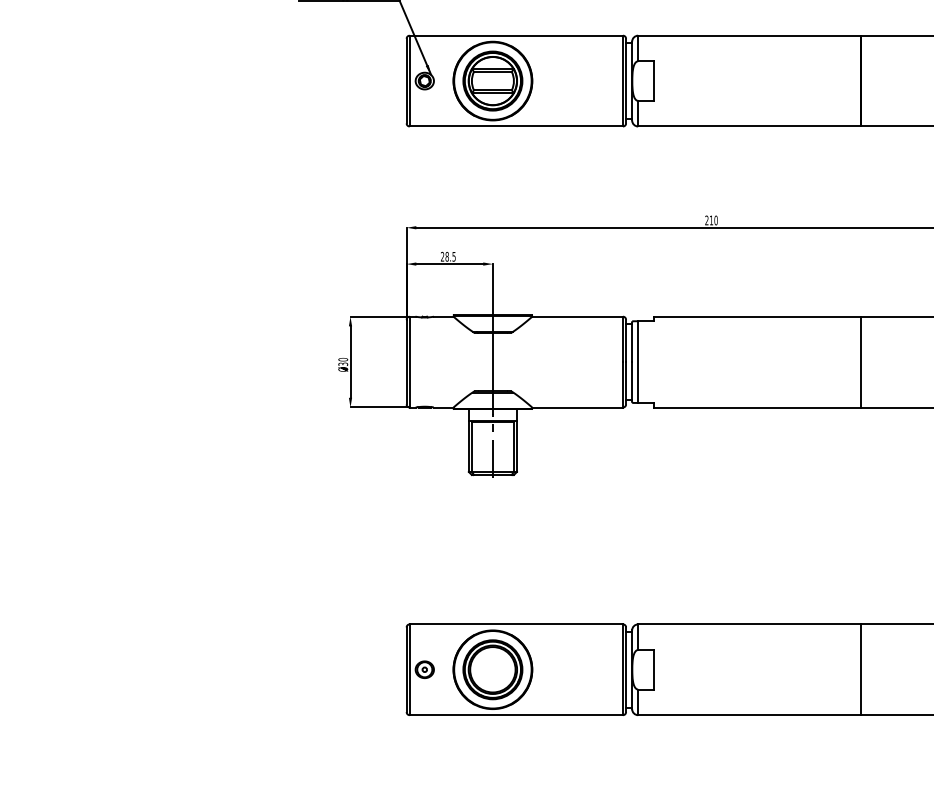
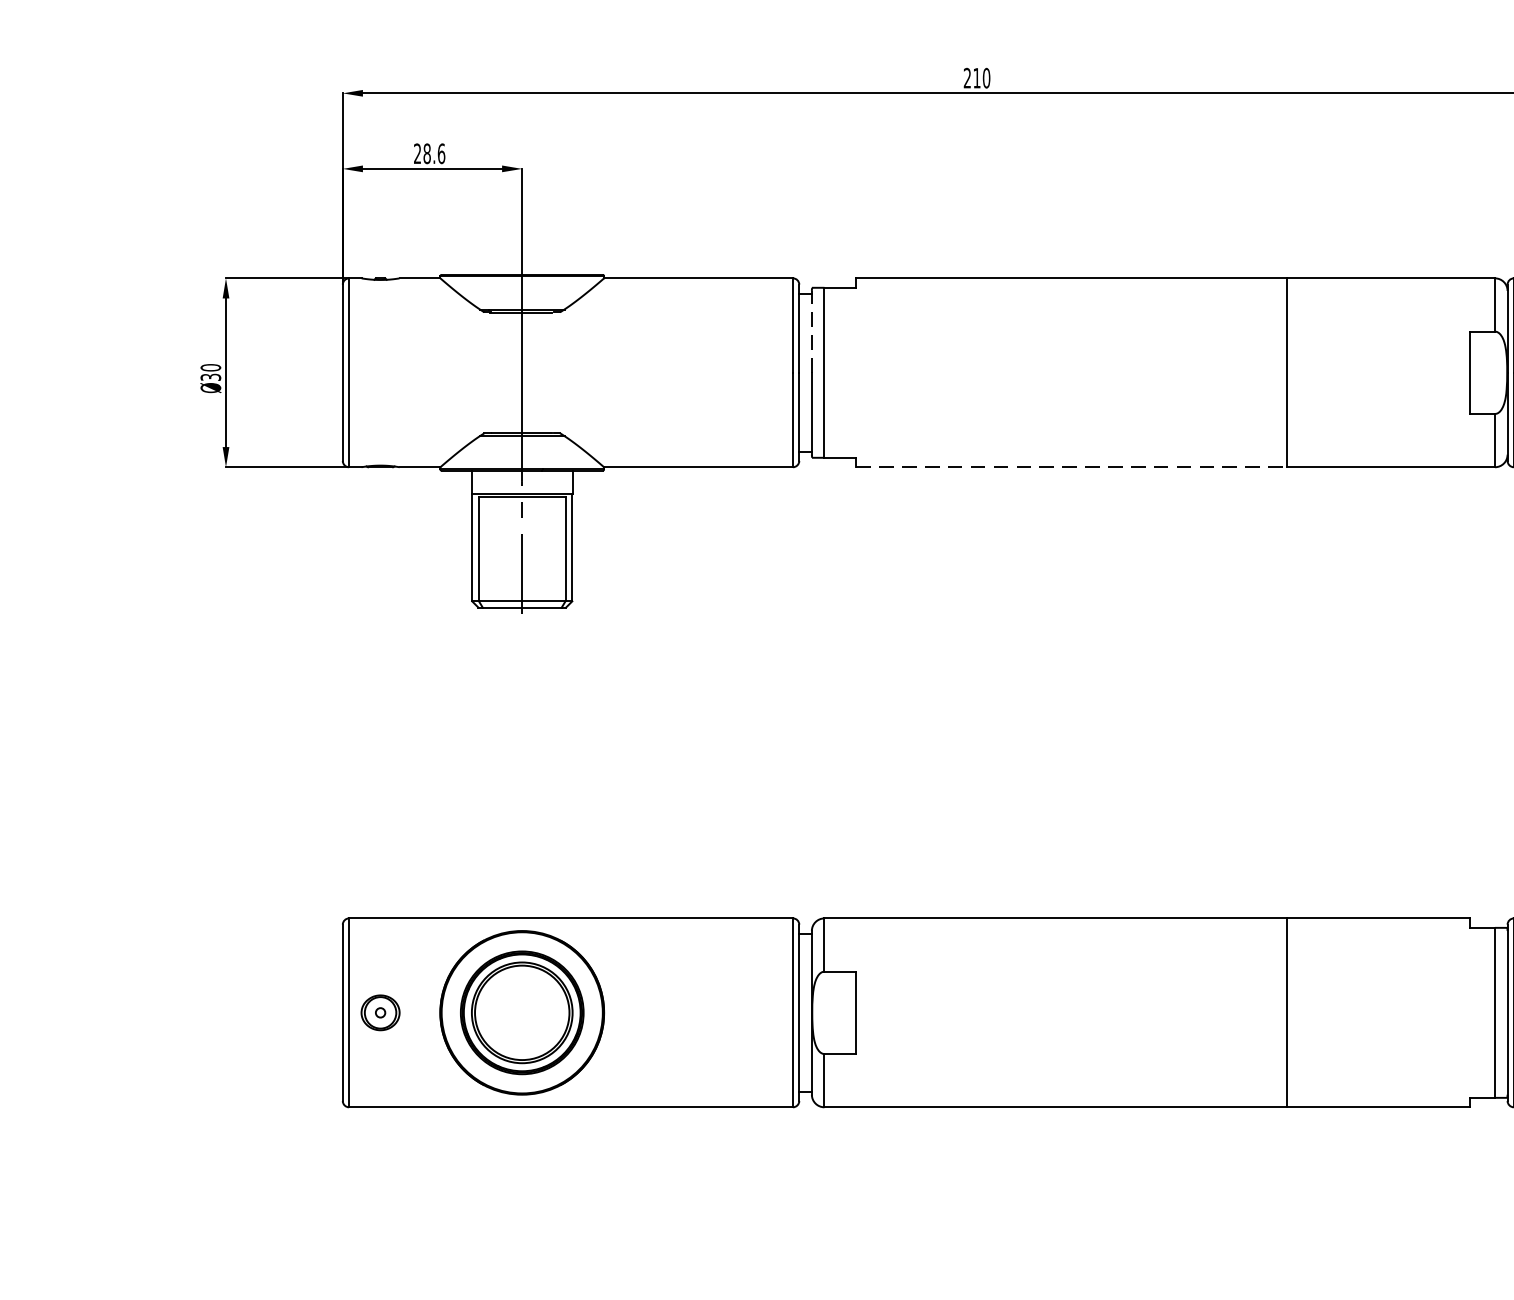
text: (453, 256) -> (440, 153), 28.5 -> 28.6
line: (632, 342) -> (812, 332), solid -> dashed
line: (757, 407) -> (1072, 467), solid -> dashed

